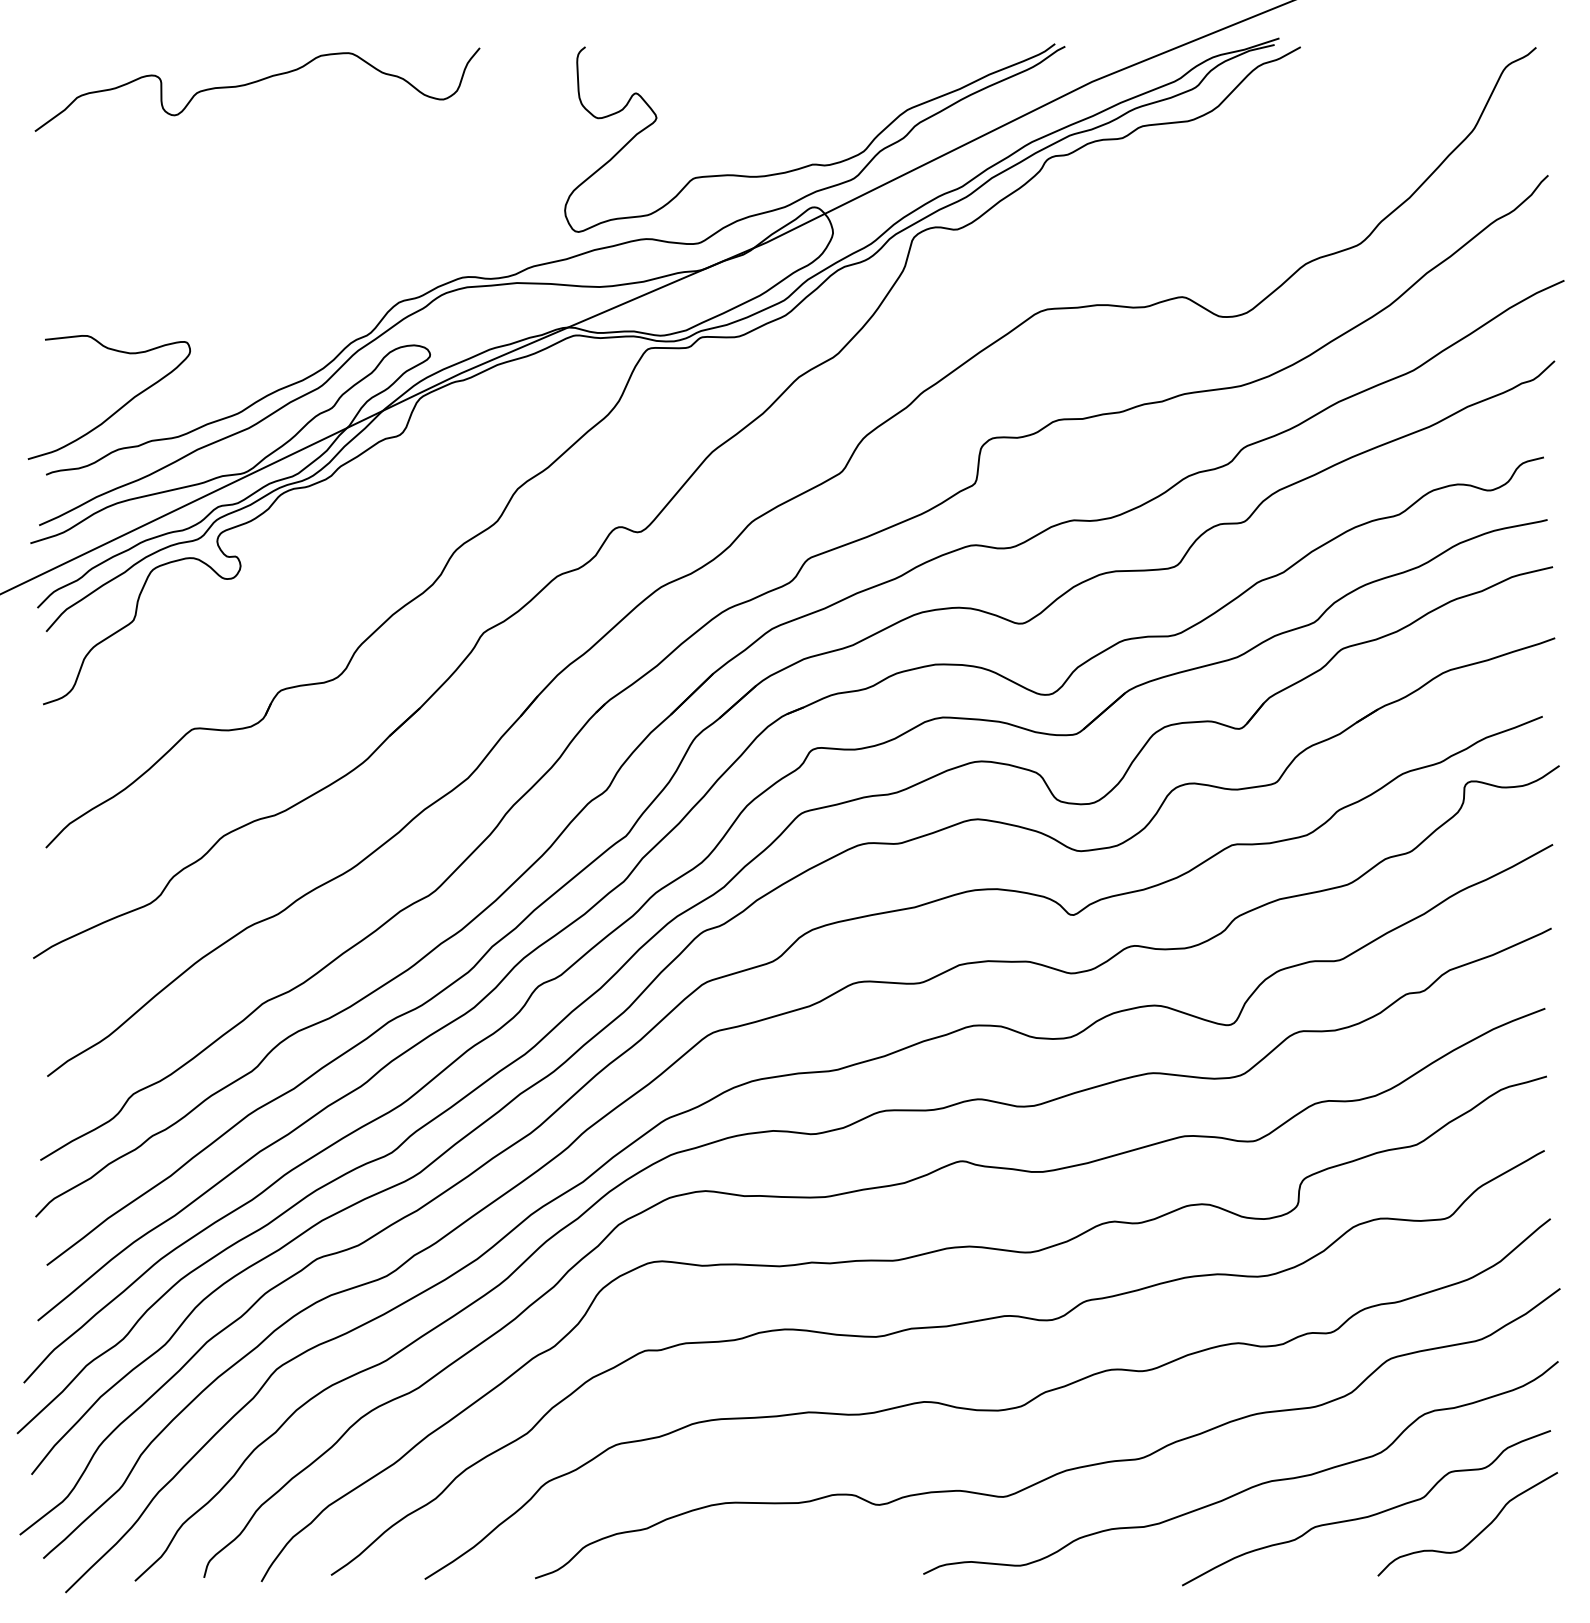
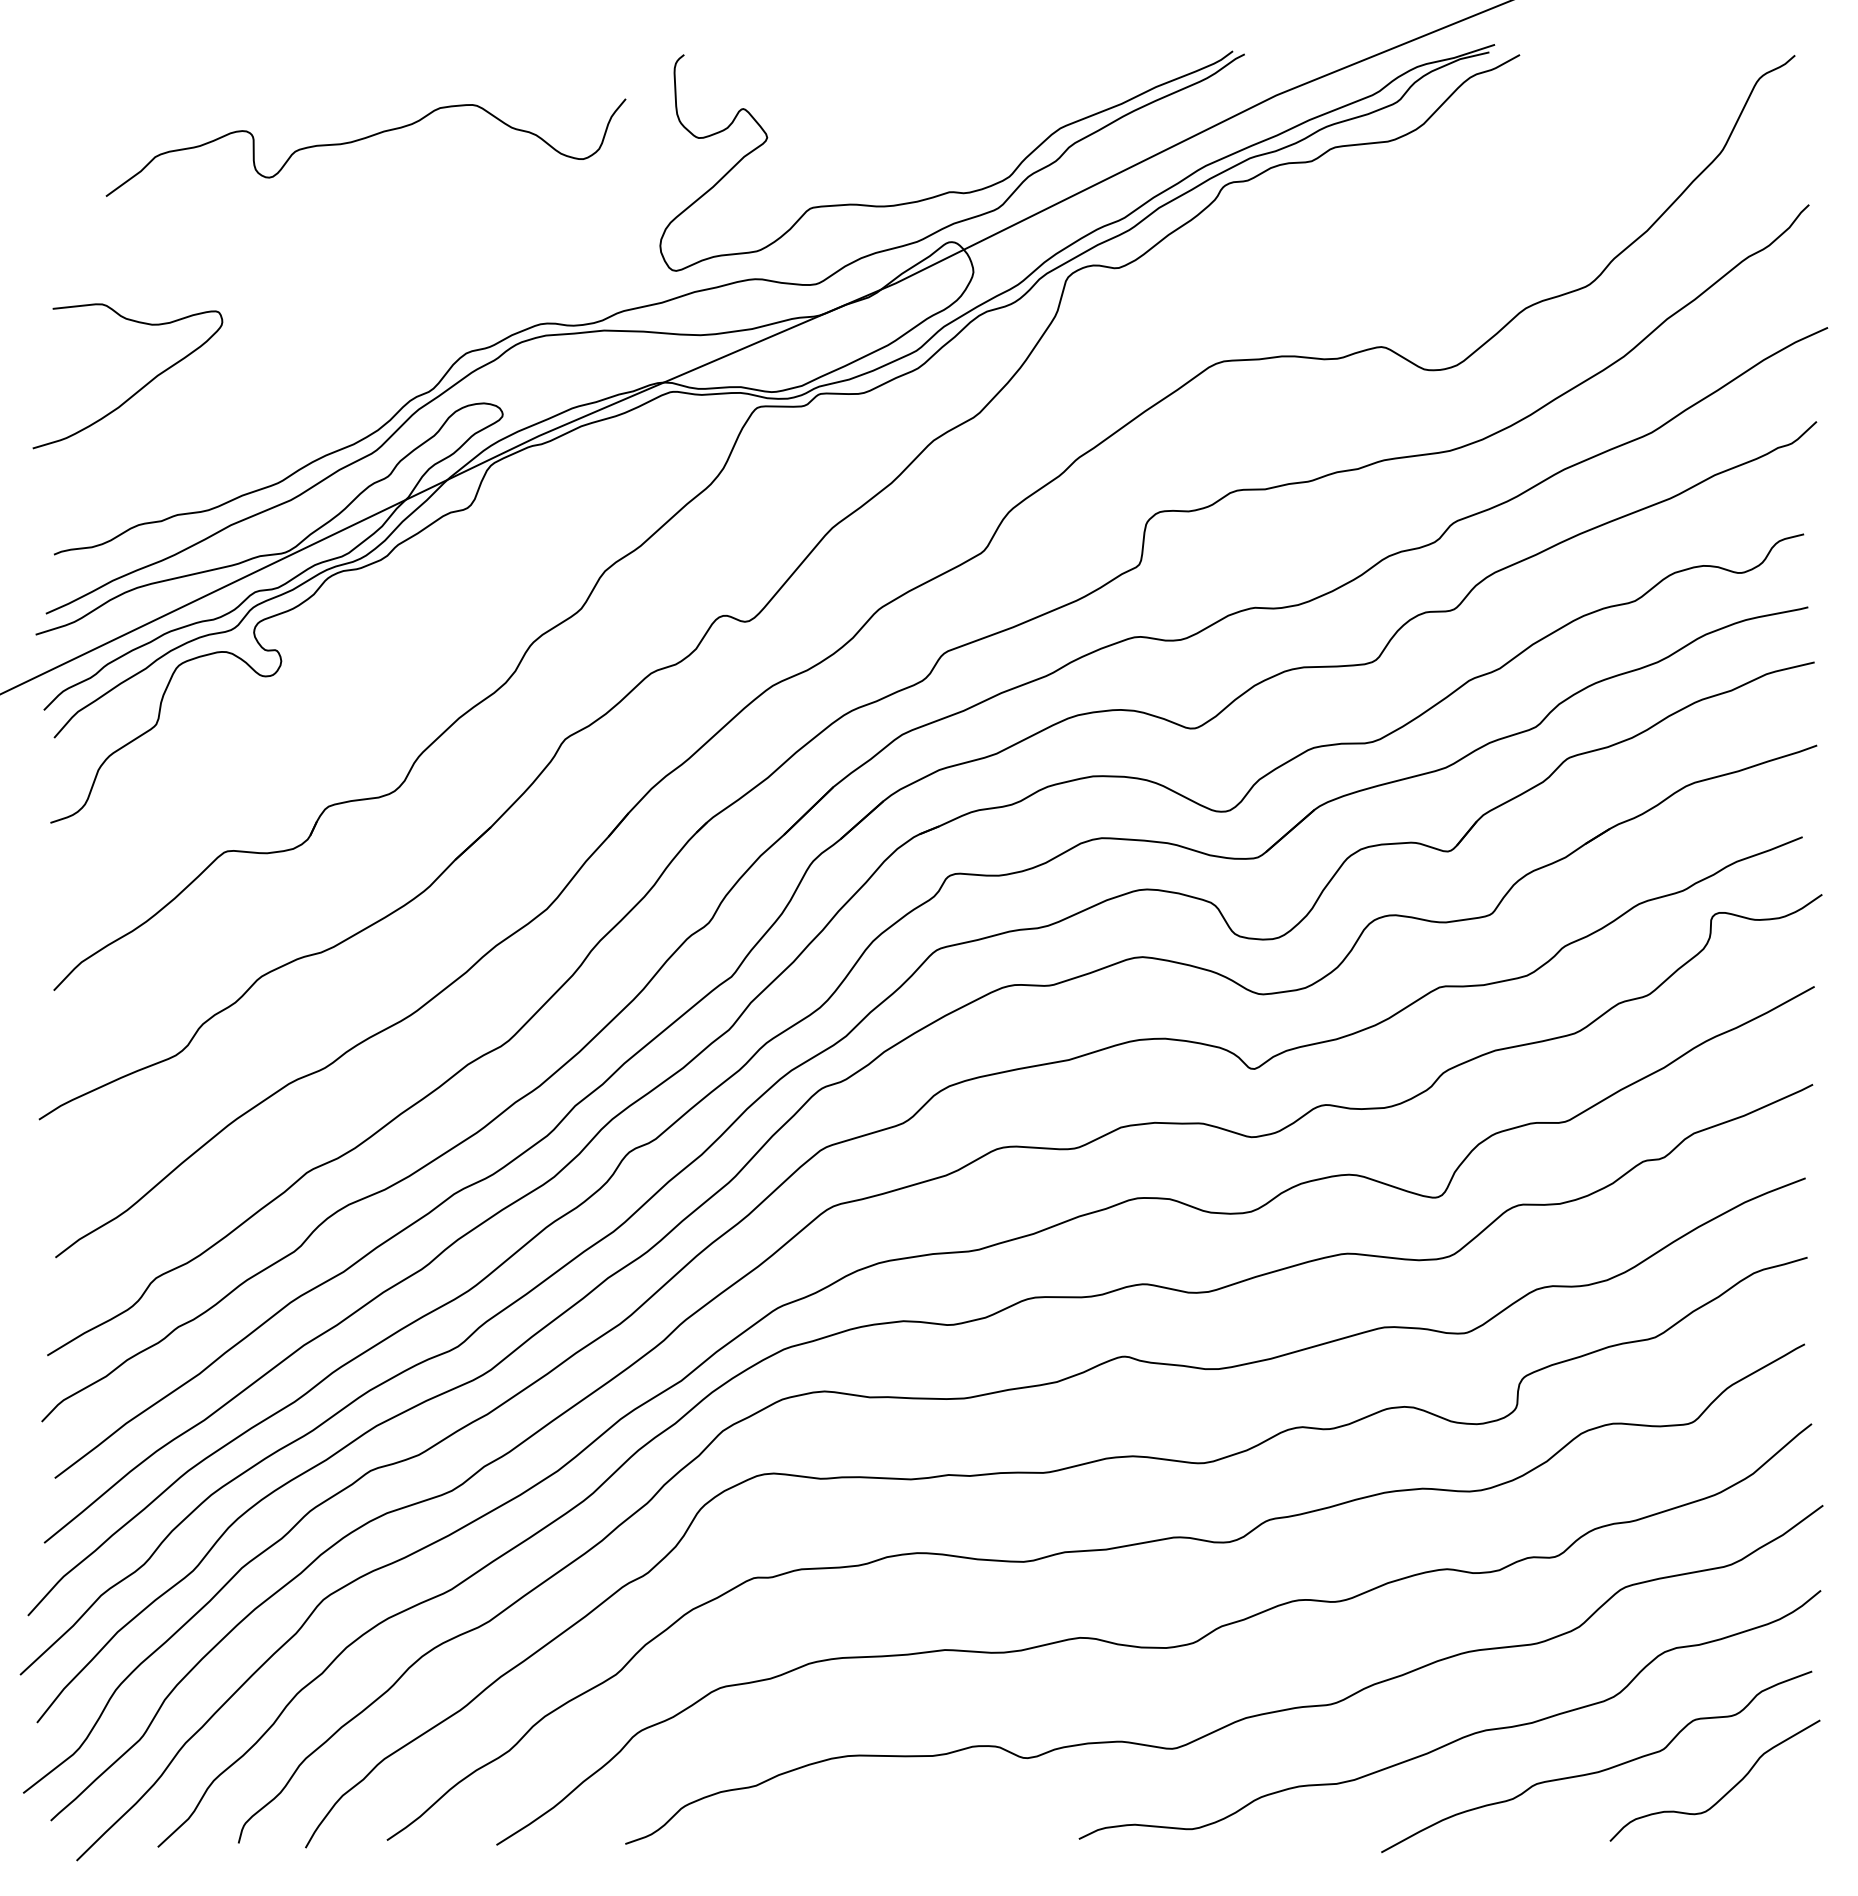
curve: (256, 82) -> (364, 139), moved
curve: (117, 409) -> (137, 390), moved

